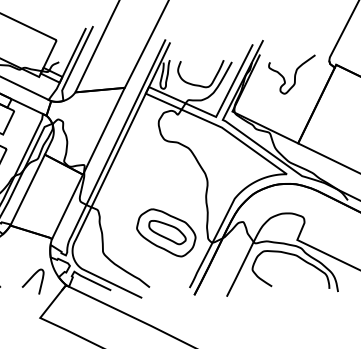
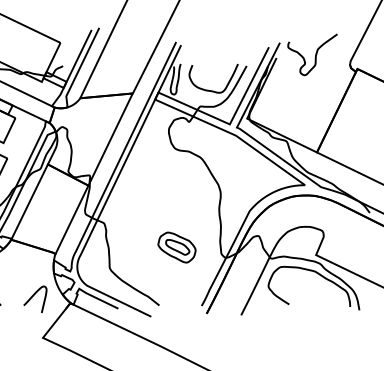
curve: (294, 74) -> (315, 54), moved
part: (166, 232) -> (177, 247), size x0.6

